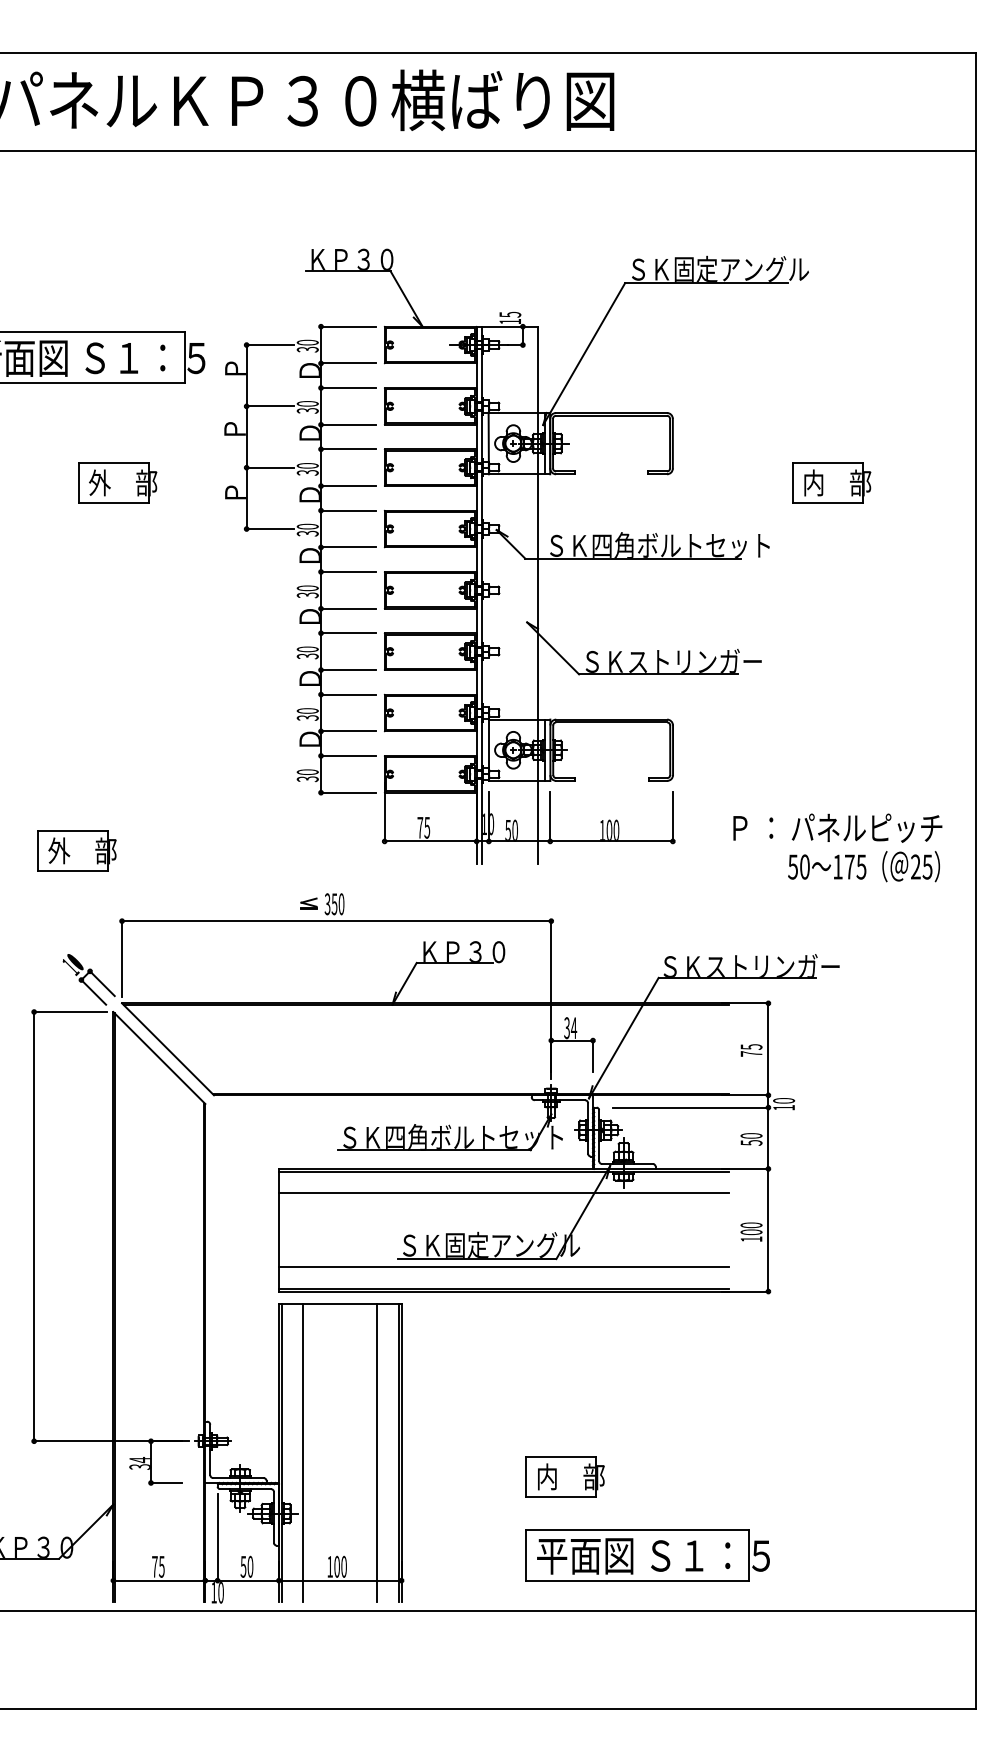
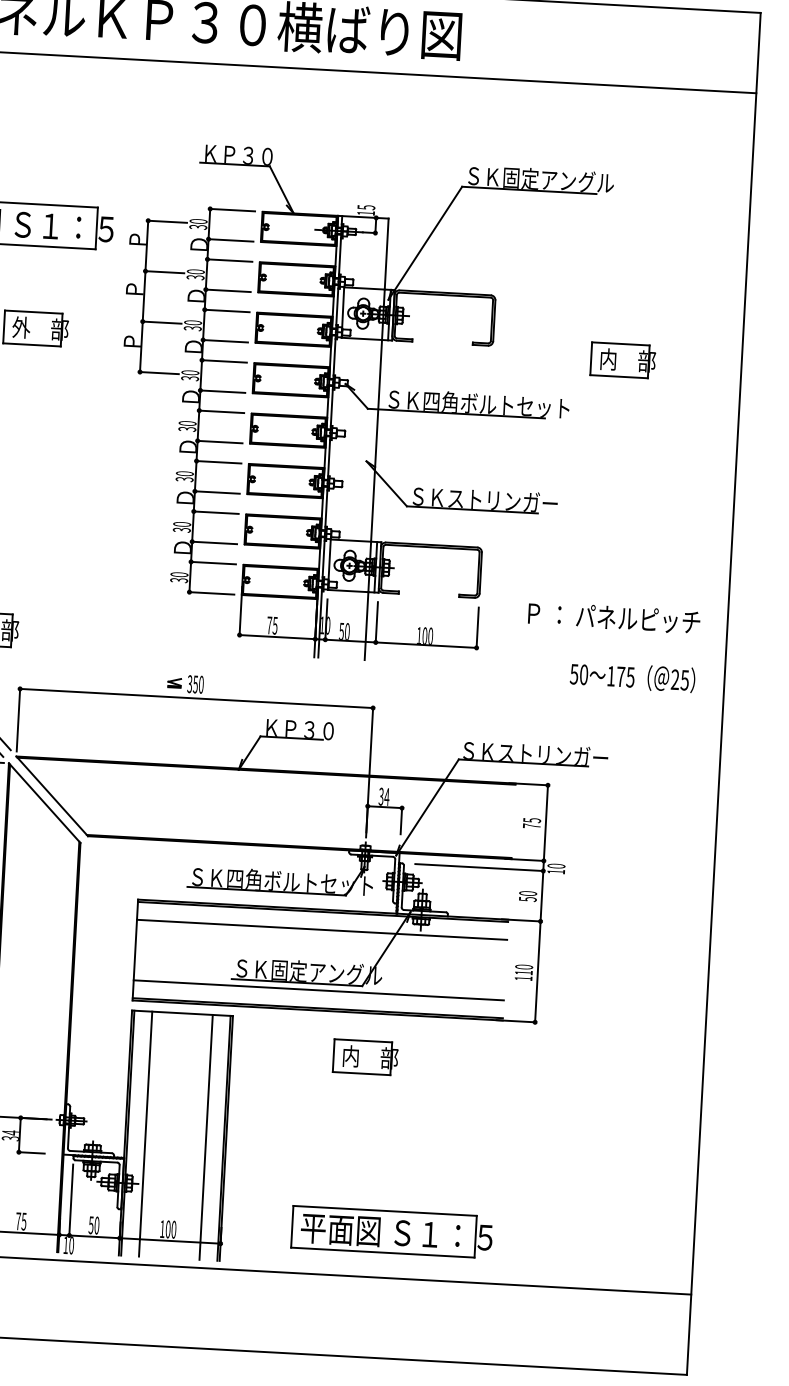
text: (837, 827) -> (614, 617), moved
text: (751, 1232) -> (523, 972), 100 -> 110
part: (564, 1476) -> (365, 1056), moved
part: (647, 1555) -> (391, 1232), moved

